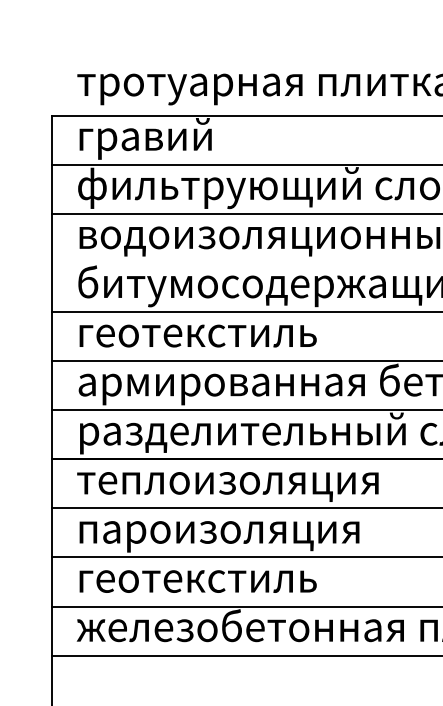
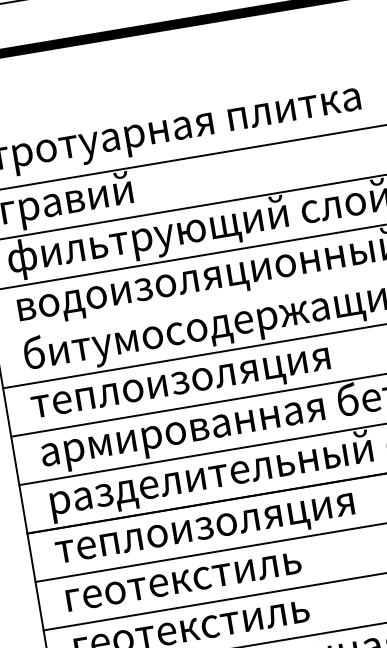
text: (227, 339) -> (180, 386), геотекстиль -> теплоизоляция
text: (226, 536) -> (212, 580), пароизоляция -> геотекстиль

